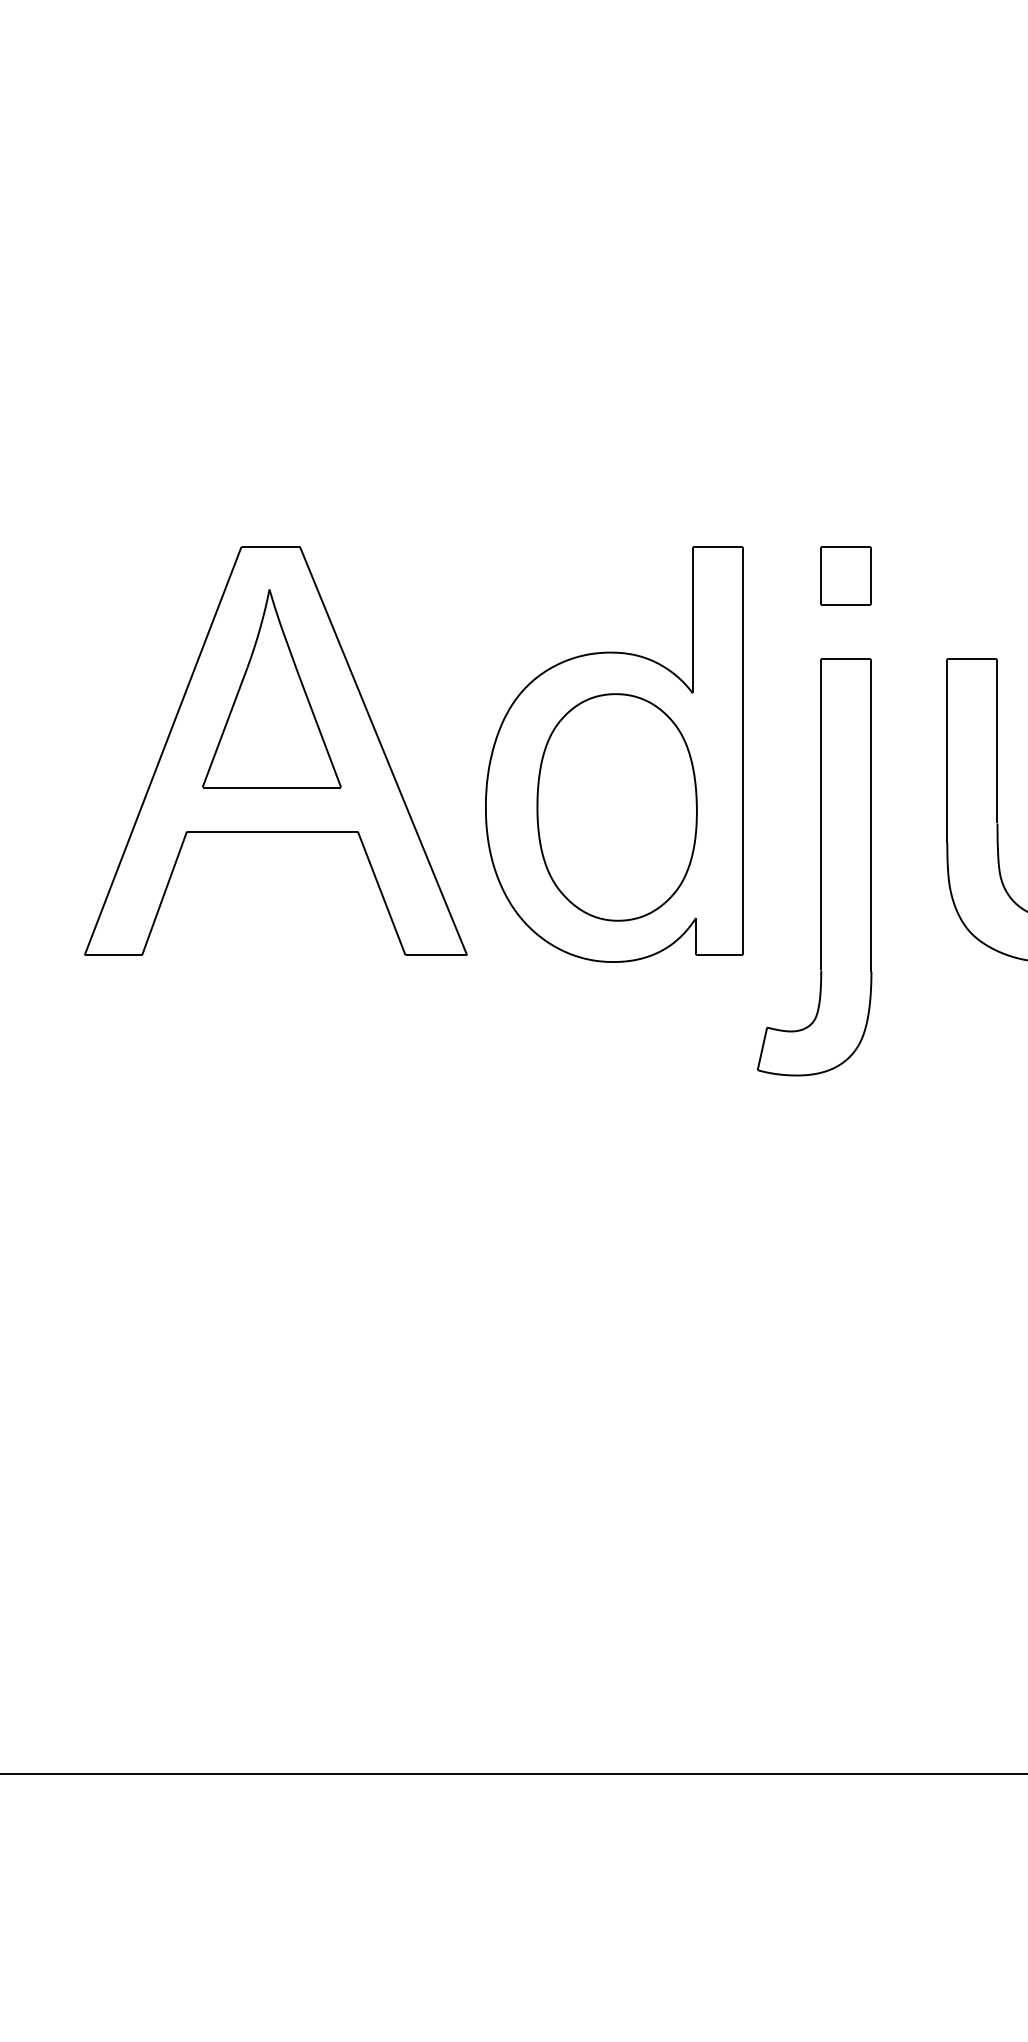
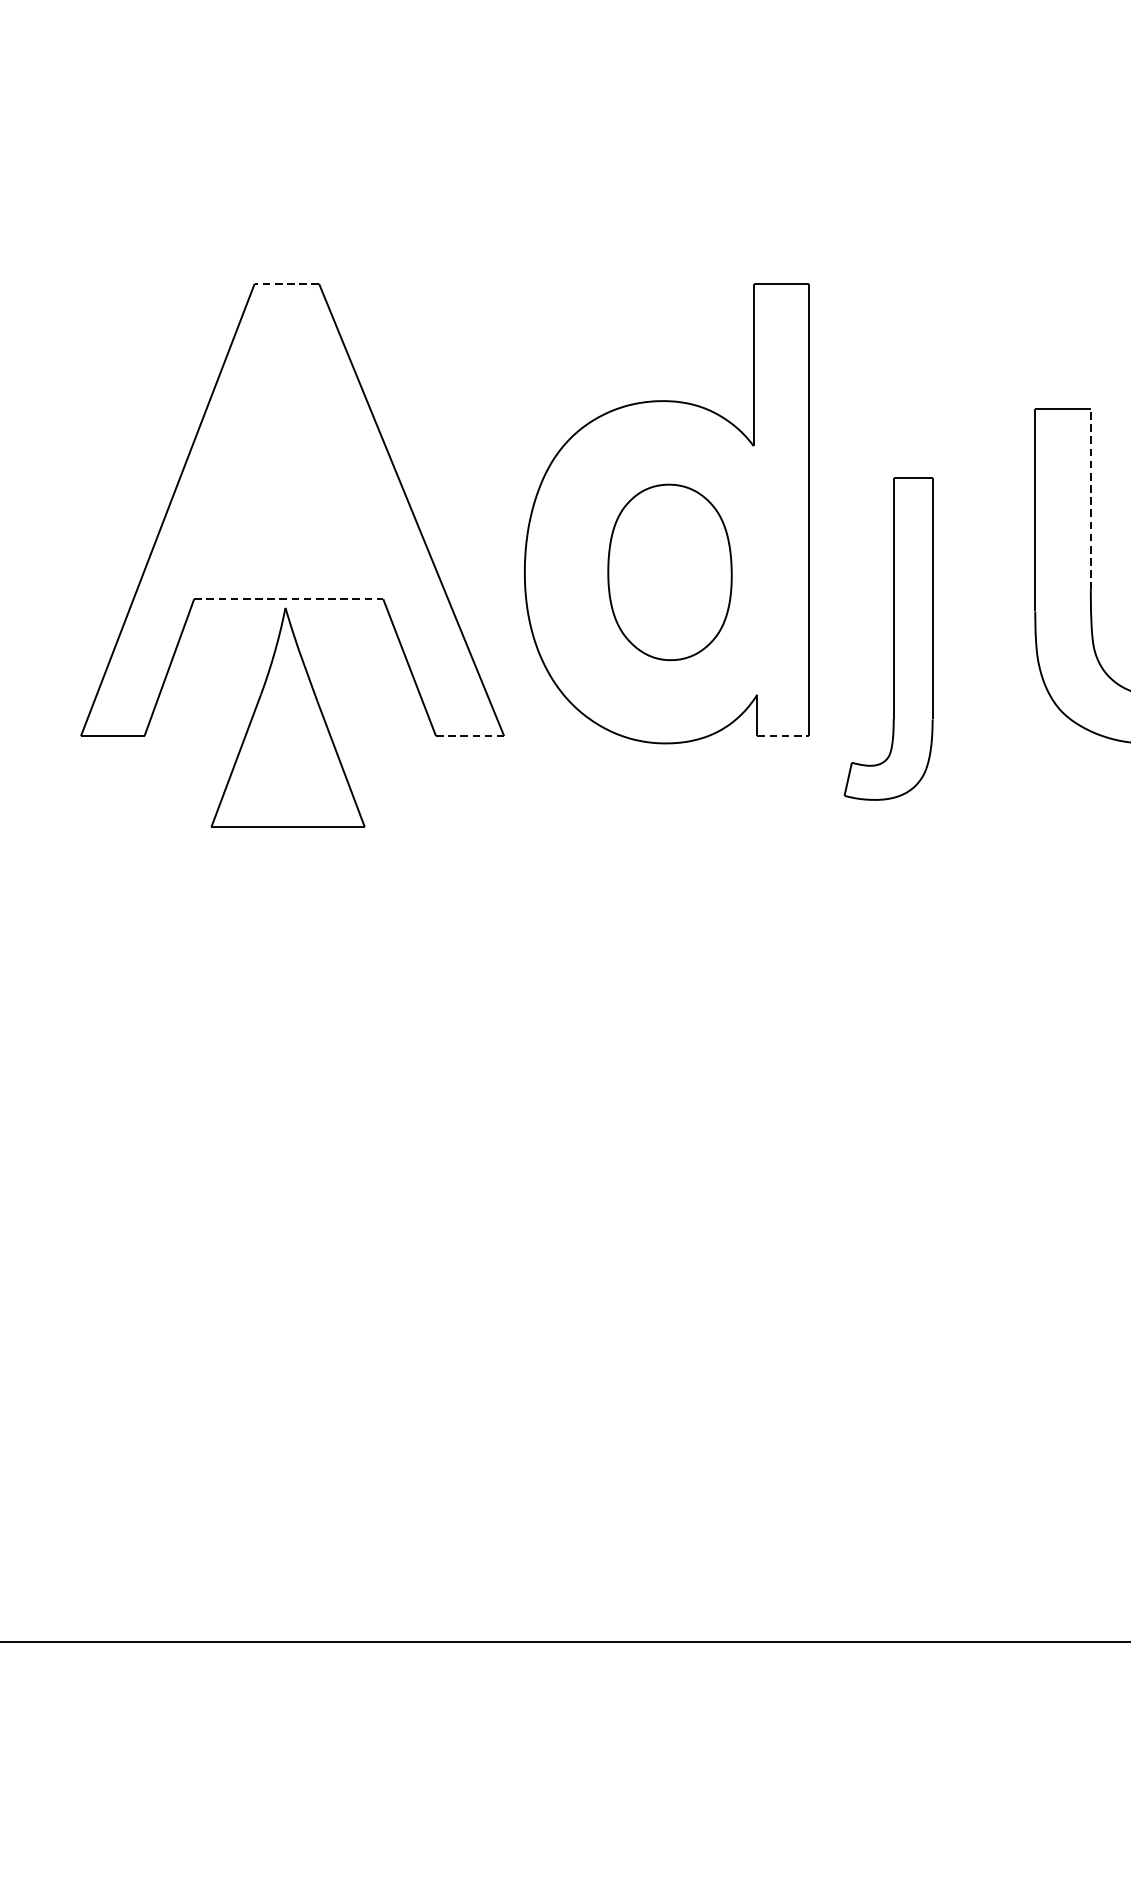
line: (270, 546) -> (286, 283), solid -> dashed
part: (845, 575) -> (922, 315), removed
part: (271, 688) -> (287, 717), moved
line: (997, 740) -> (1090, 498), solid -> dashed
part: (616, 807) -> (669, 572), size x0.7
line: (272, 831) -> (288, 599), solid -> dashed
part: (814, 867) -> (888, 638), size x0.7
line: (436, 955) -> (470, 736), solid -> dashed
line: (719, 955) -> (783, 736), solid -> dashed

